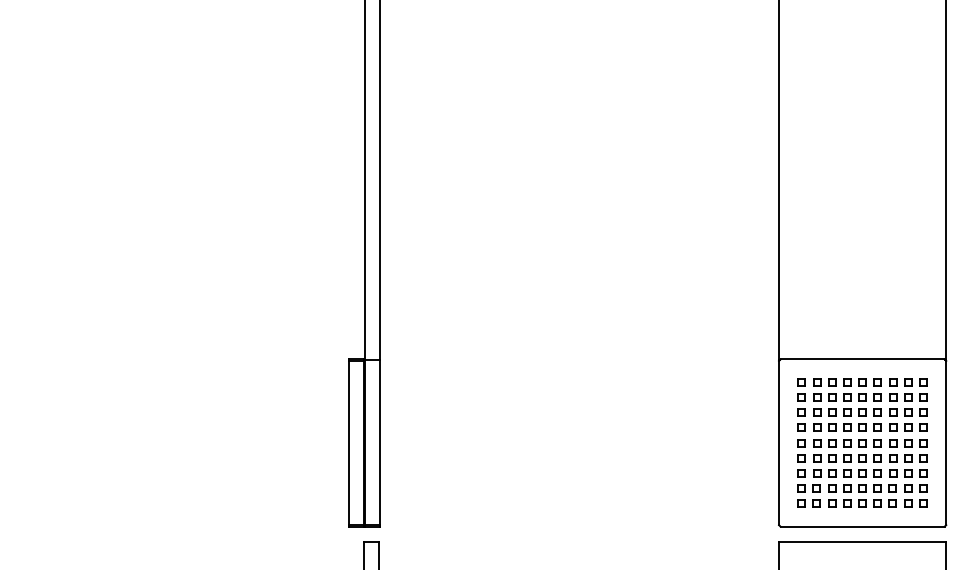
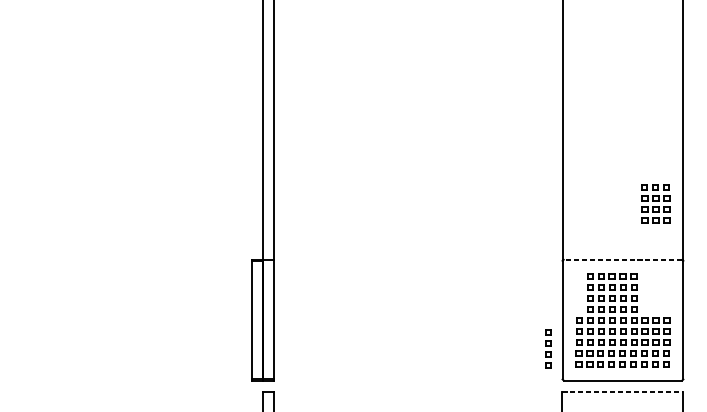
line: (862, 359) -> (622, 259), solid -> dashed
part: (801, 404) -> (548, 348), moved
part: (908, 404) -> (656, 203), moved
line: (862, 542) -> (622, 391), solid -> dashed

